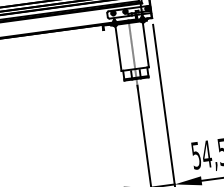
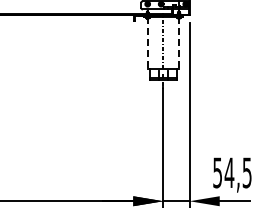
line: (145, 43) -> (178, 42), solid -> dashed
line: (118, 47) -> (148, 42), solid -> dashed

